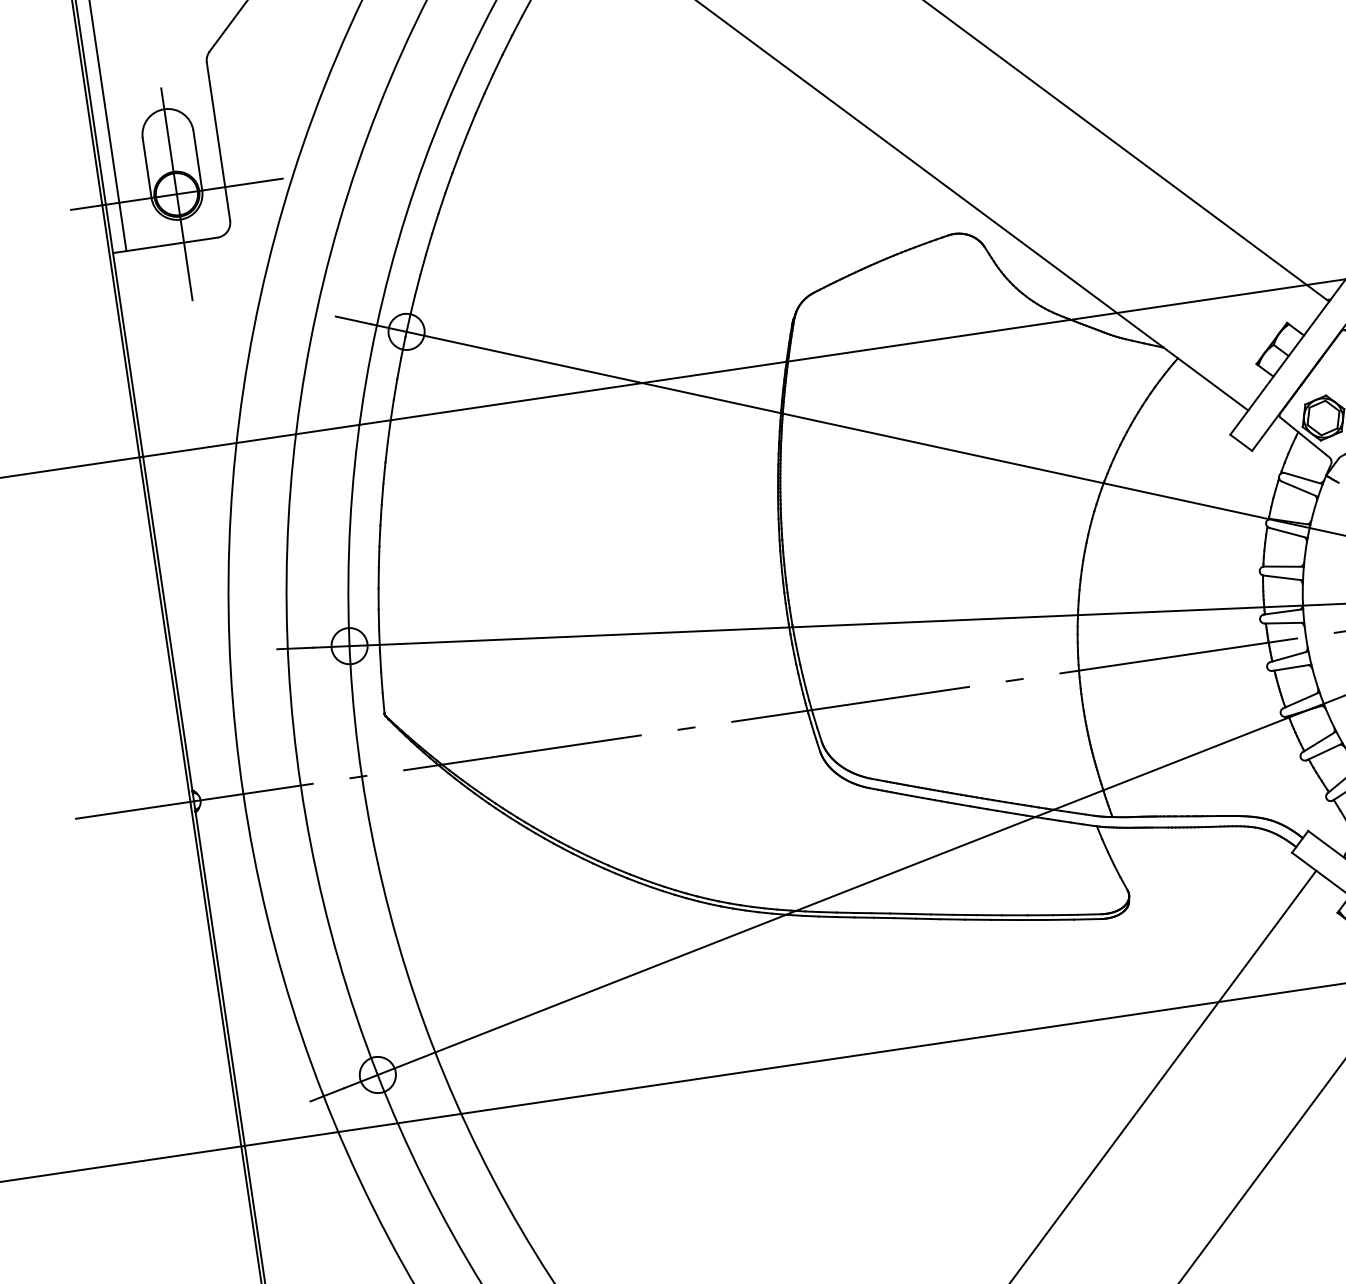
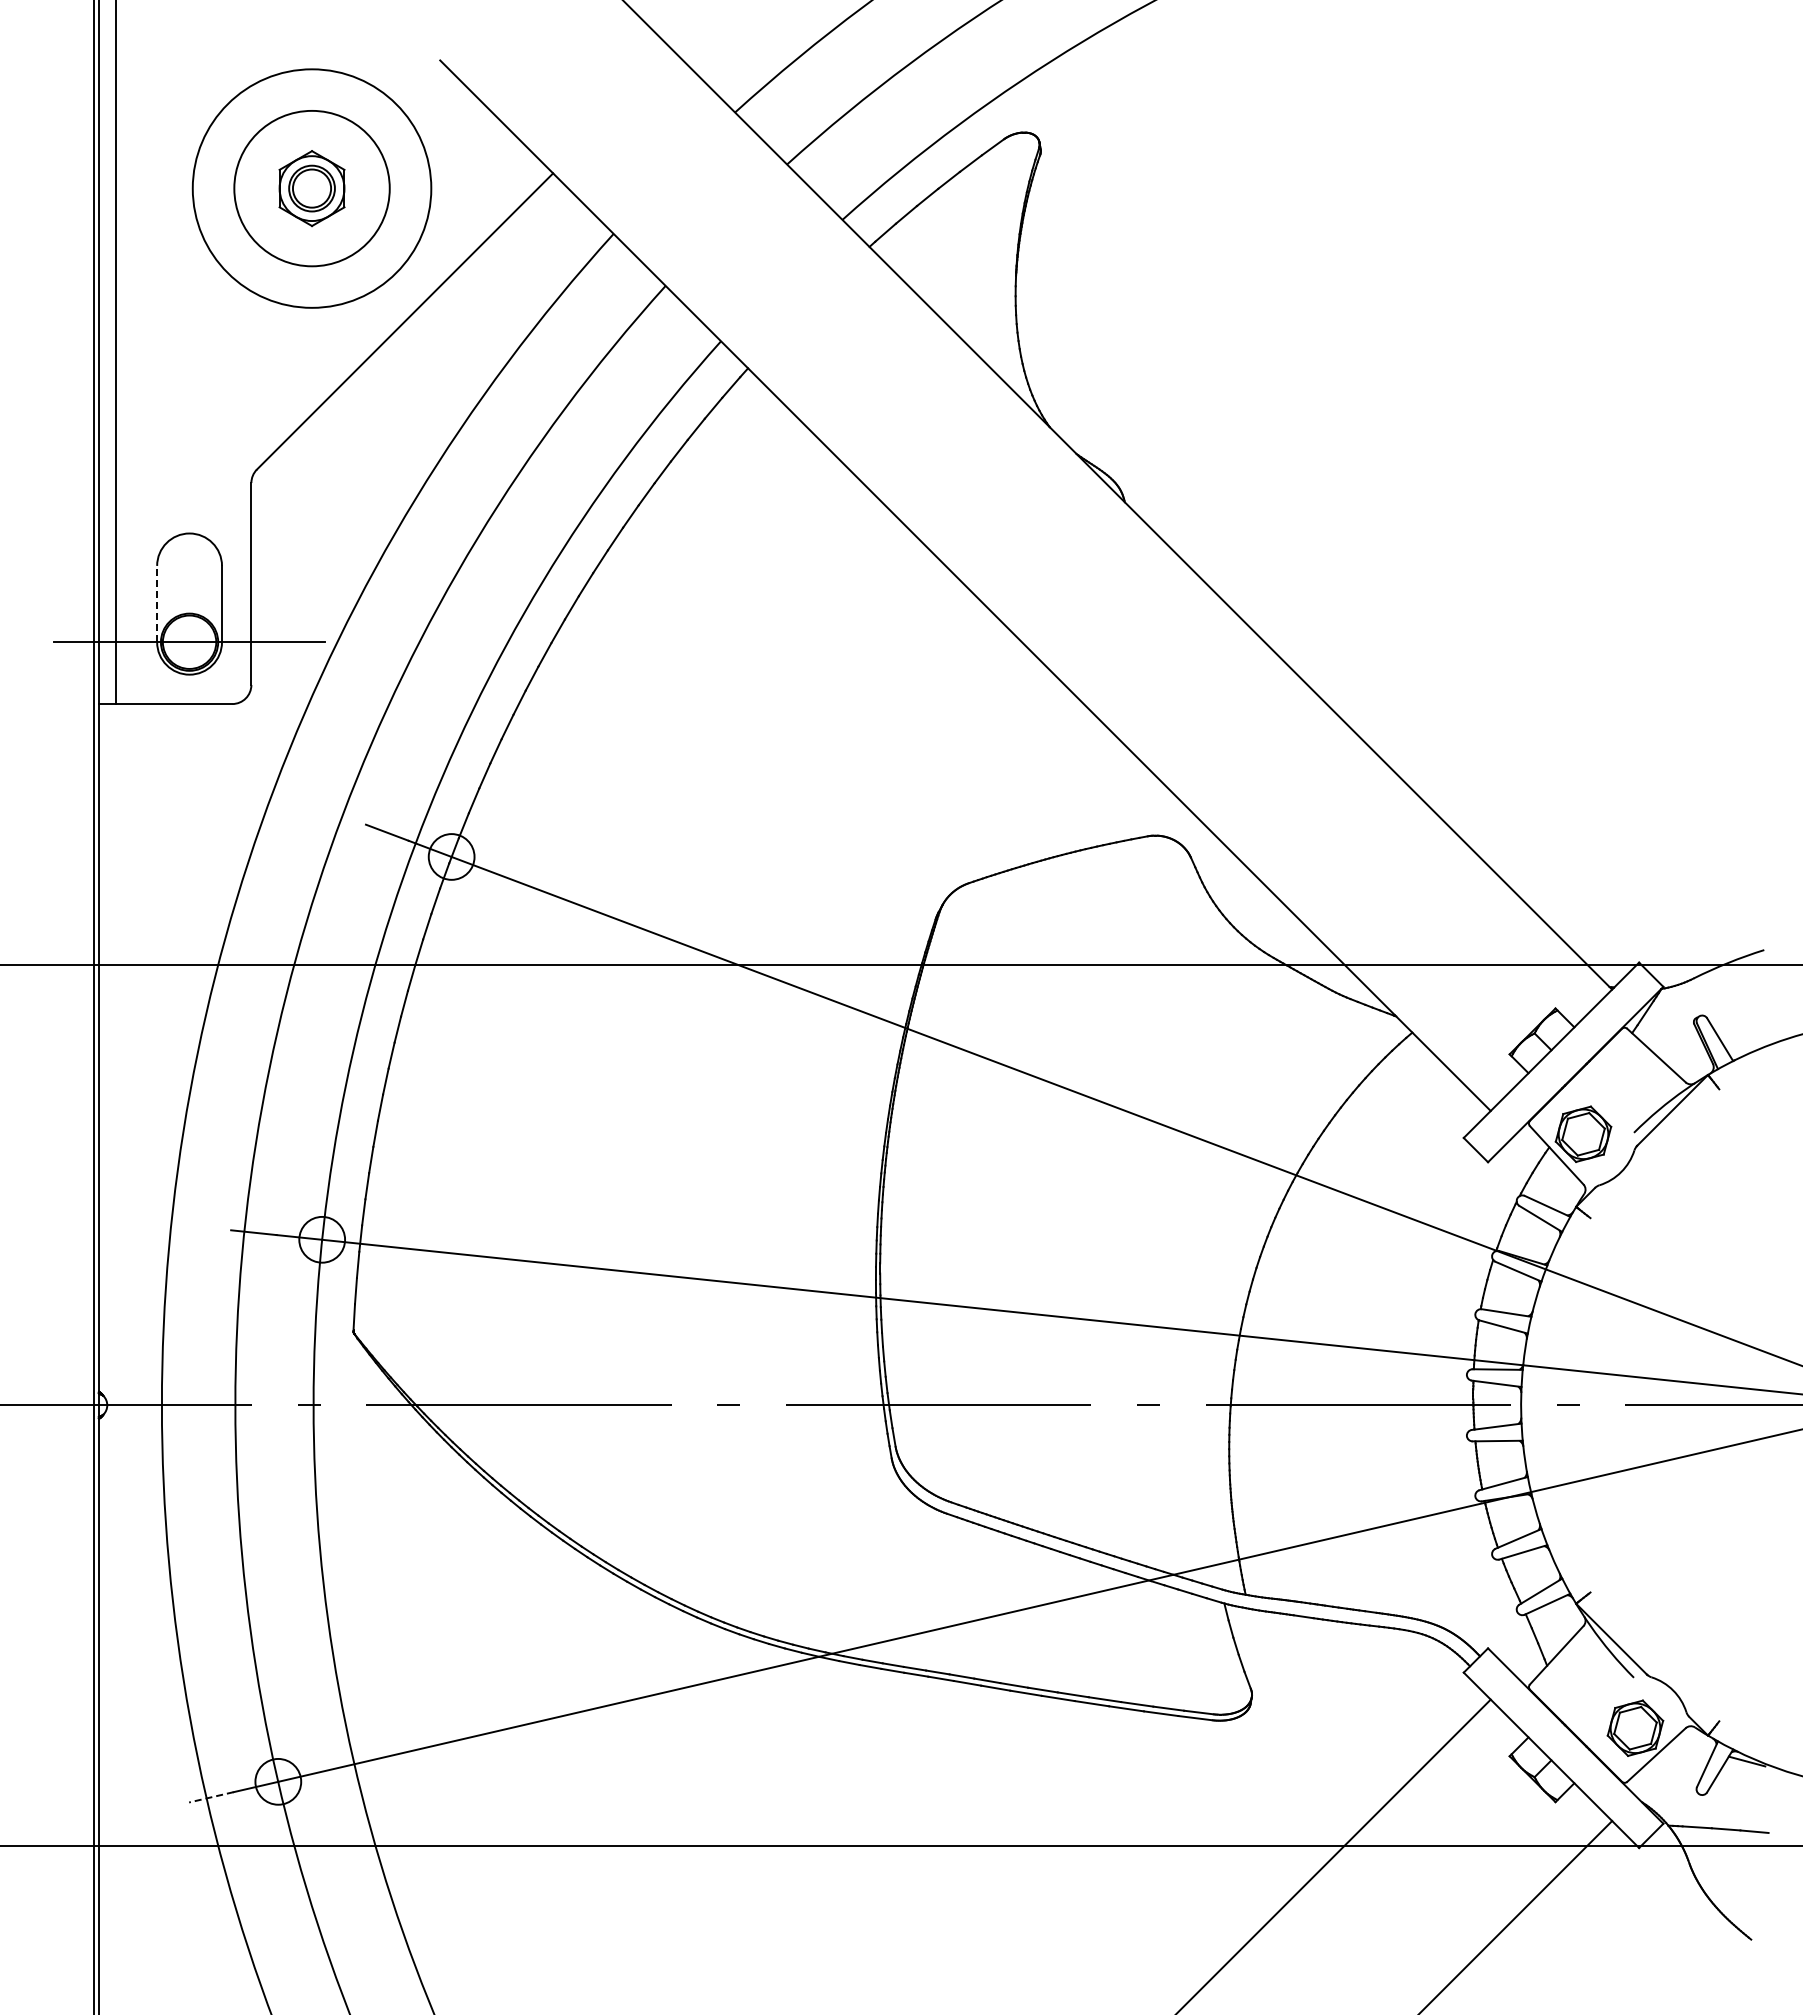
line: (147, 167) -> (157, 603), solid -> dashed
line: (176, 193) -> (189, 641), removed
line: (327, 1094) -> (211, 1797), solid -> dashed

